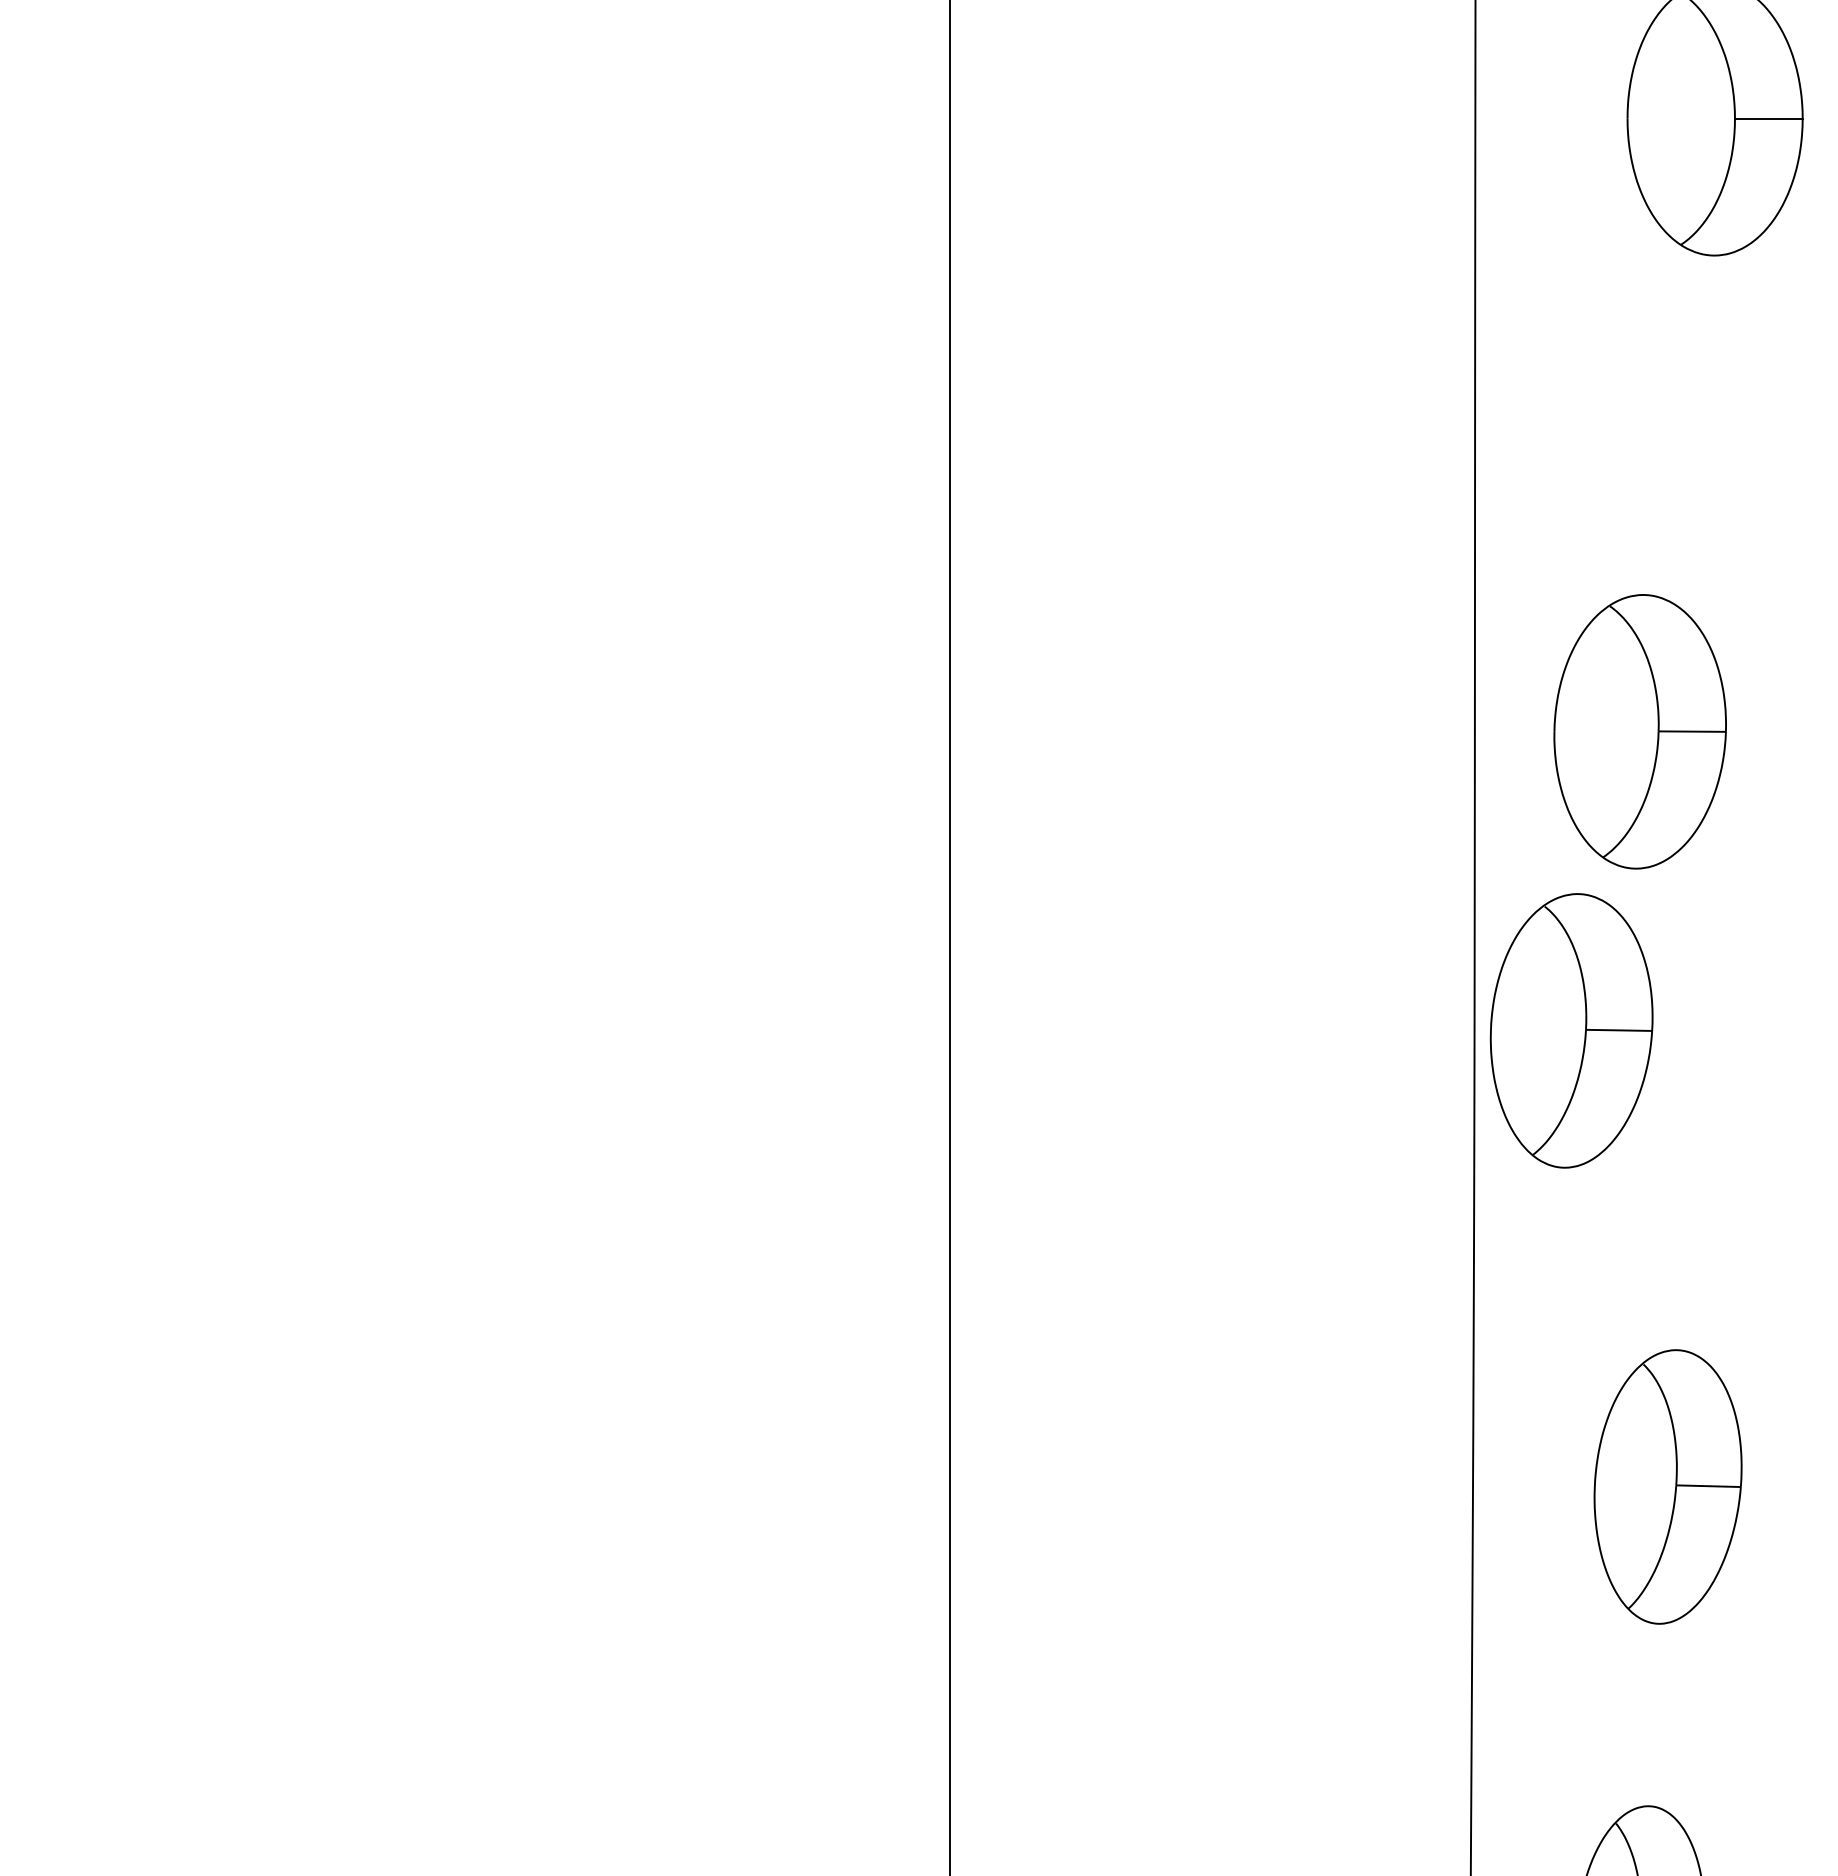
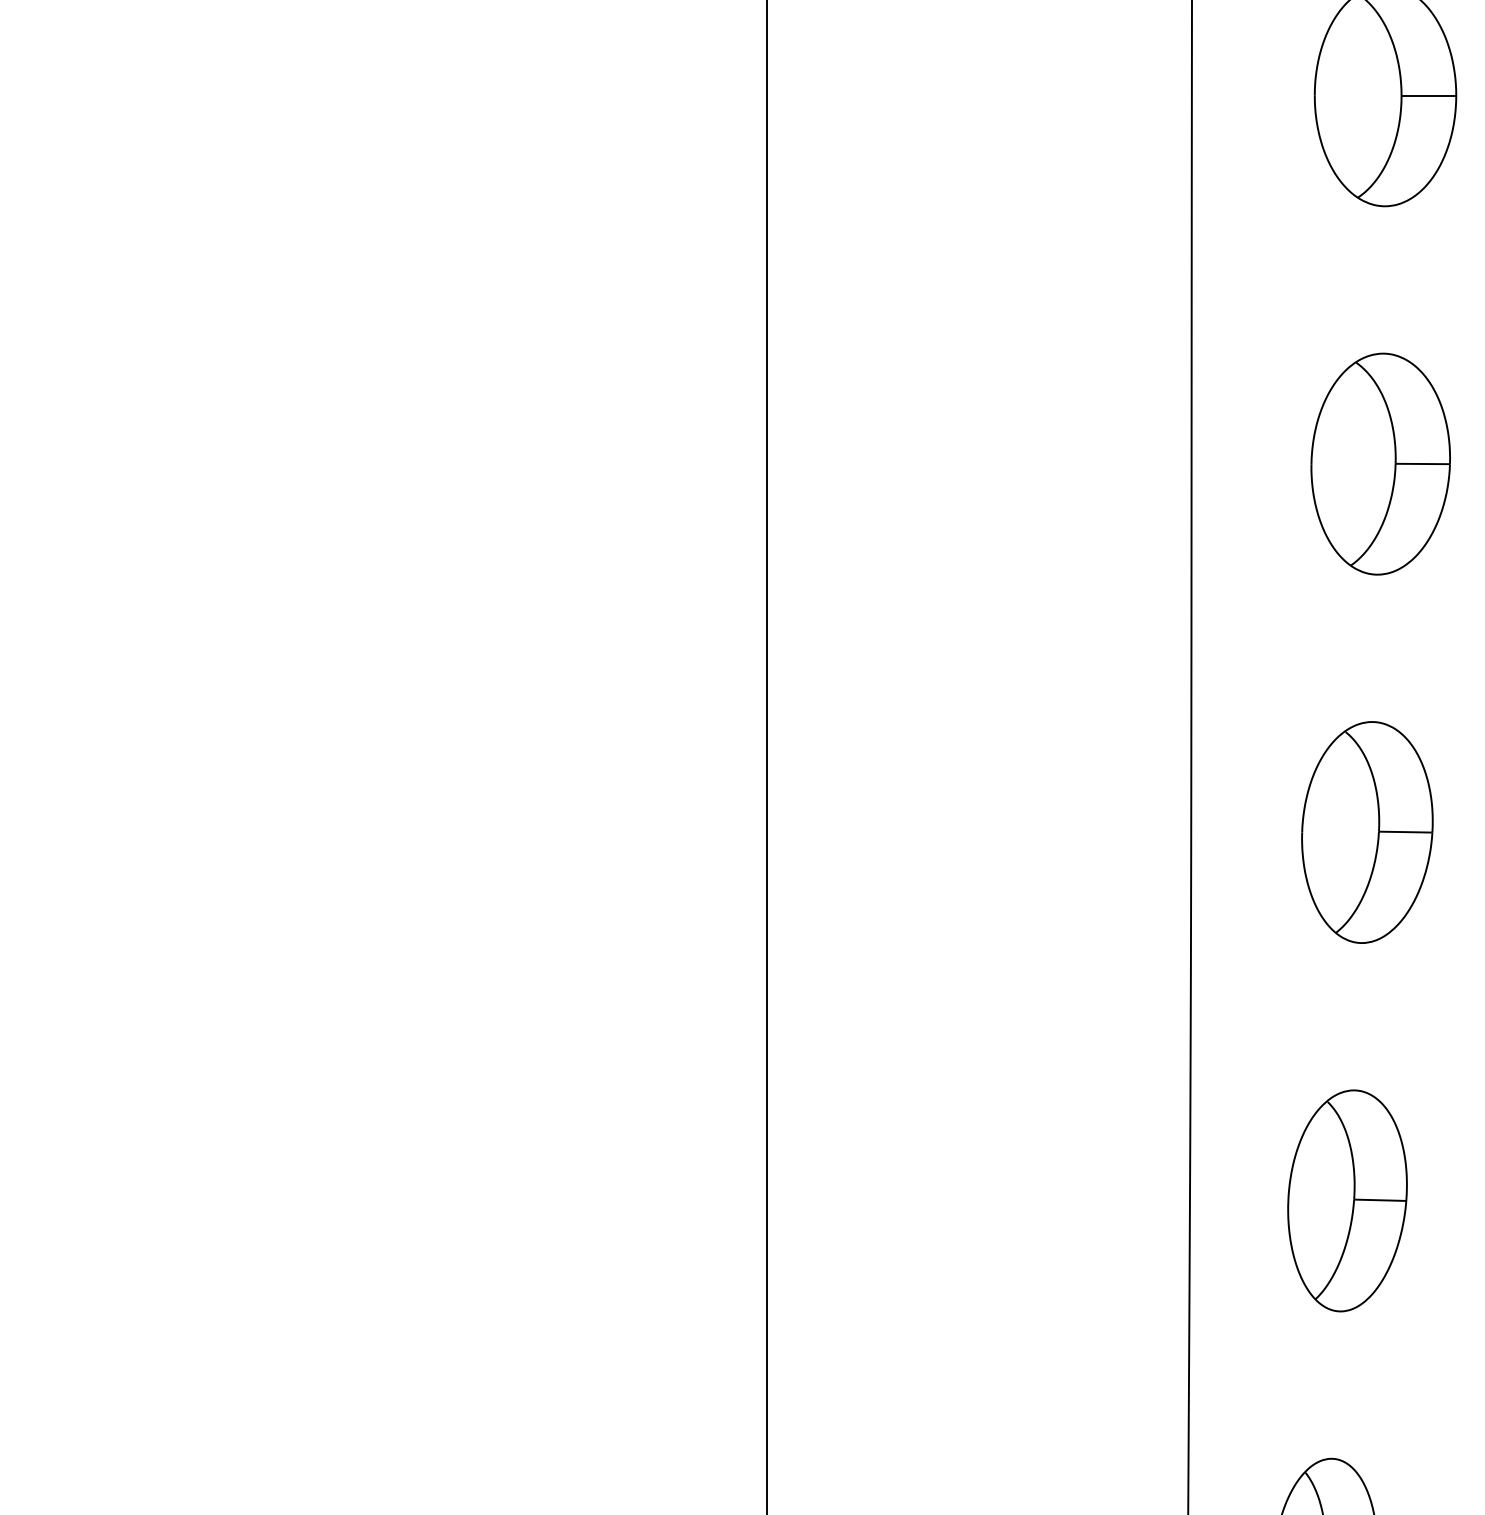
part: (1639, 731) -> (1380, 463), moved
part: (1571, 1030) -> (1367, 832), moved

